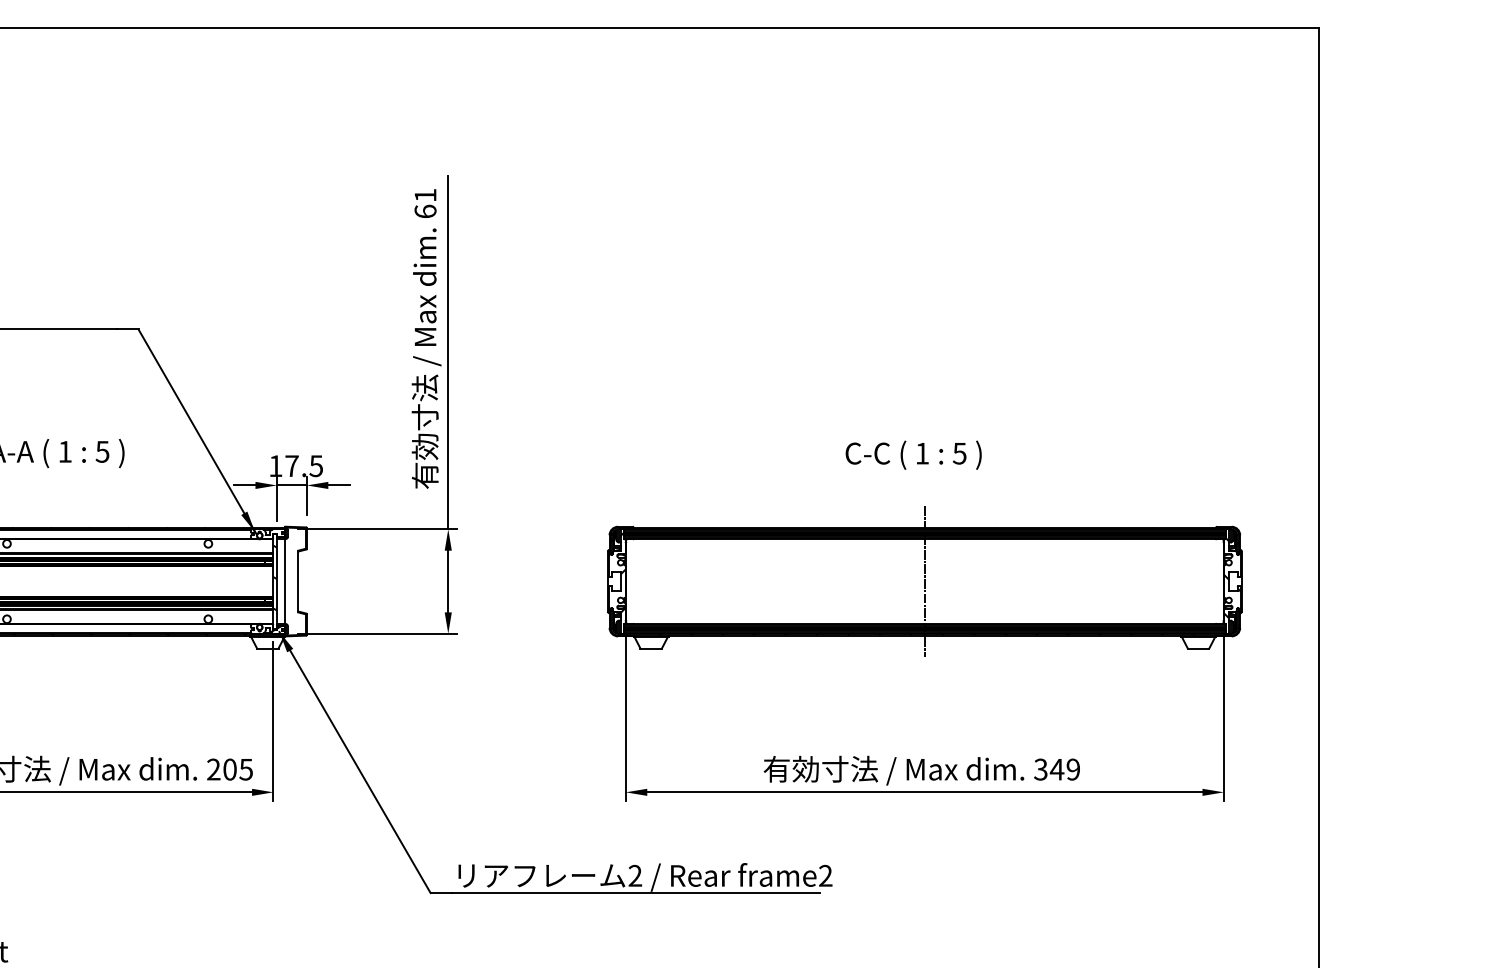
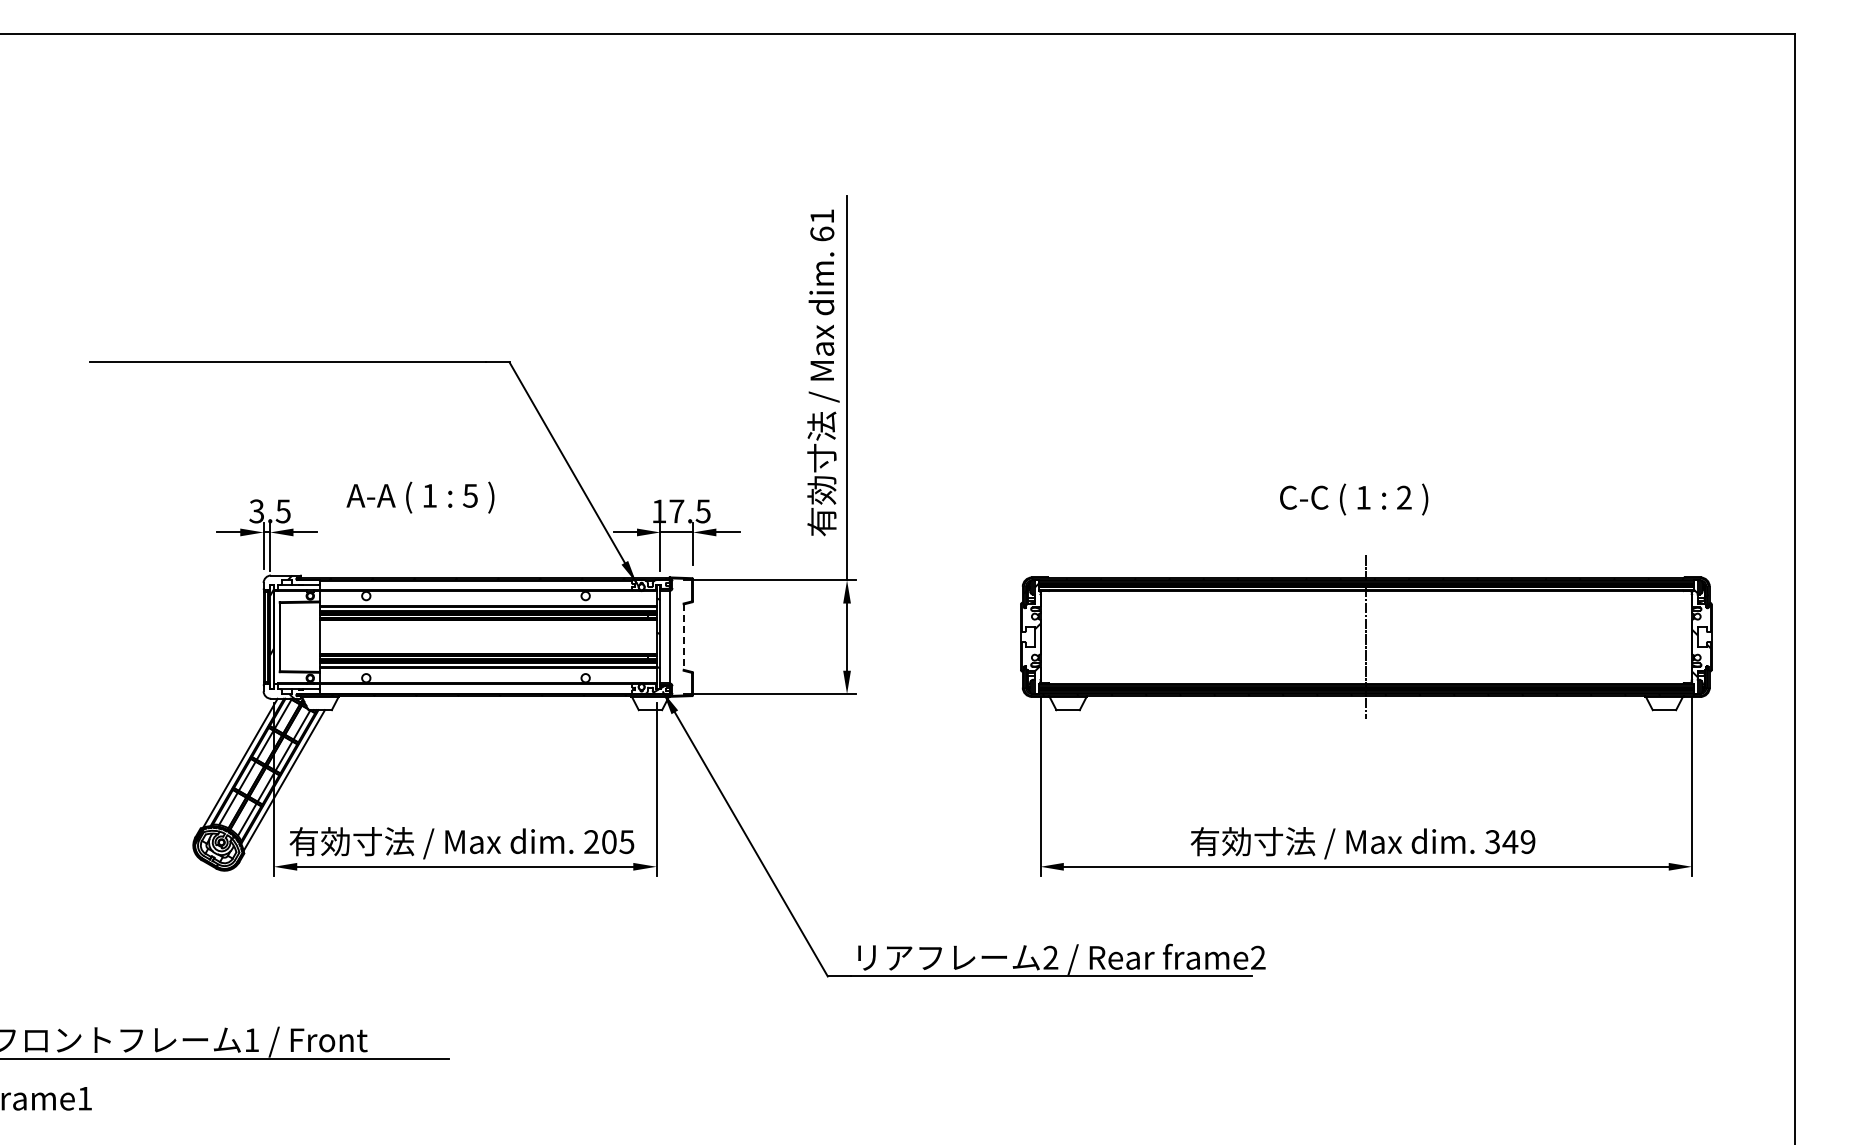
text: (959, 453) -> (1403, 497), 5 -> 2
line: (298, 581) -> (683, 637), solid -> dashed

